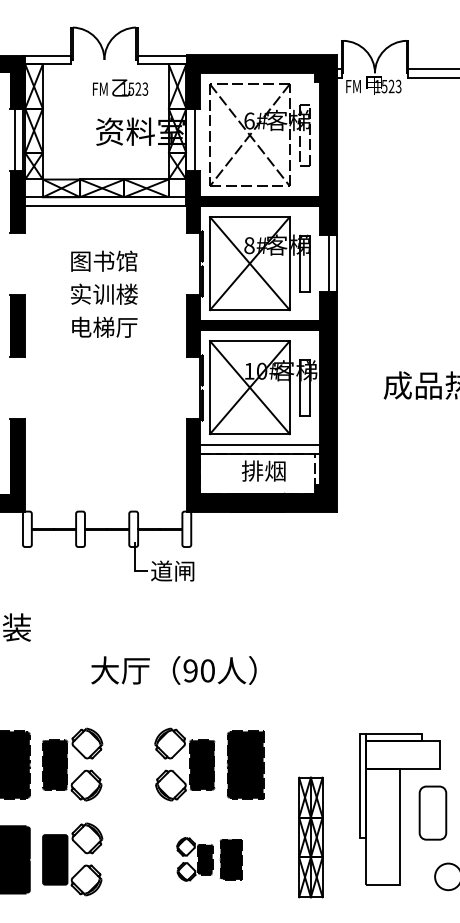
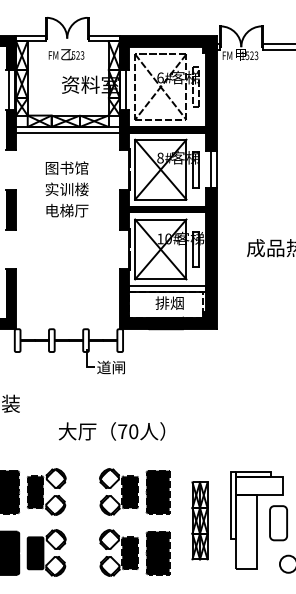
text: (120, 87) -> (66, 54), moved
text: (190, 670) -> (122, 431), 90 -> 70
part: (310, 836) -> (199, 520), moved
part: (209, 858) -> (134, 552), size x1.67

